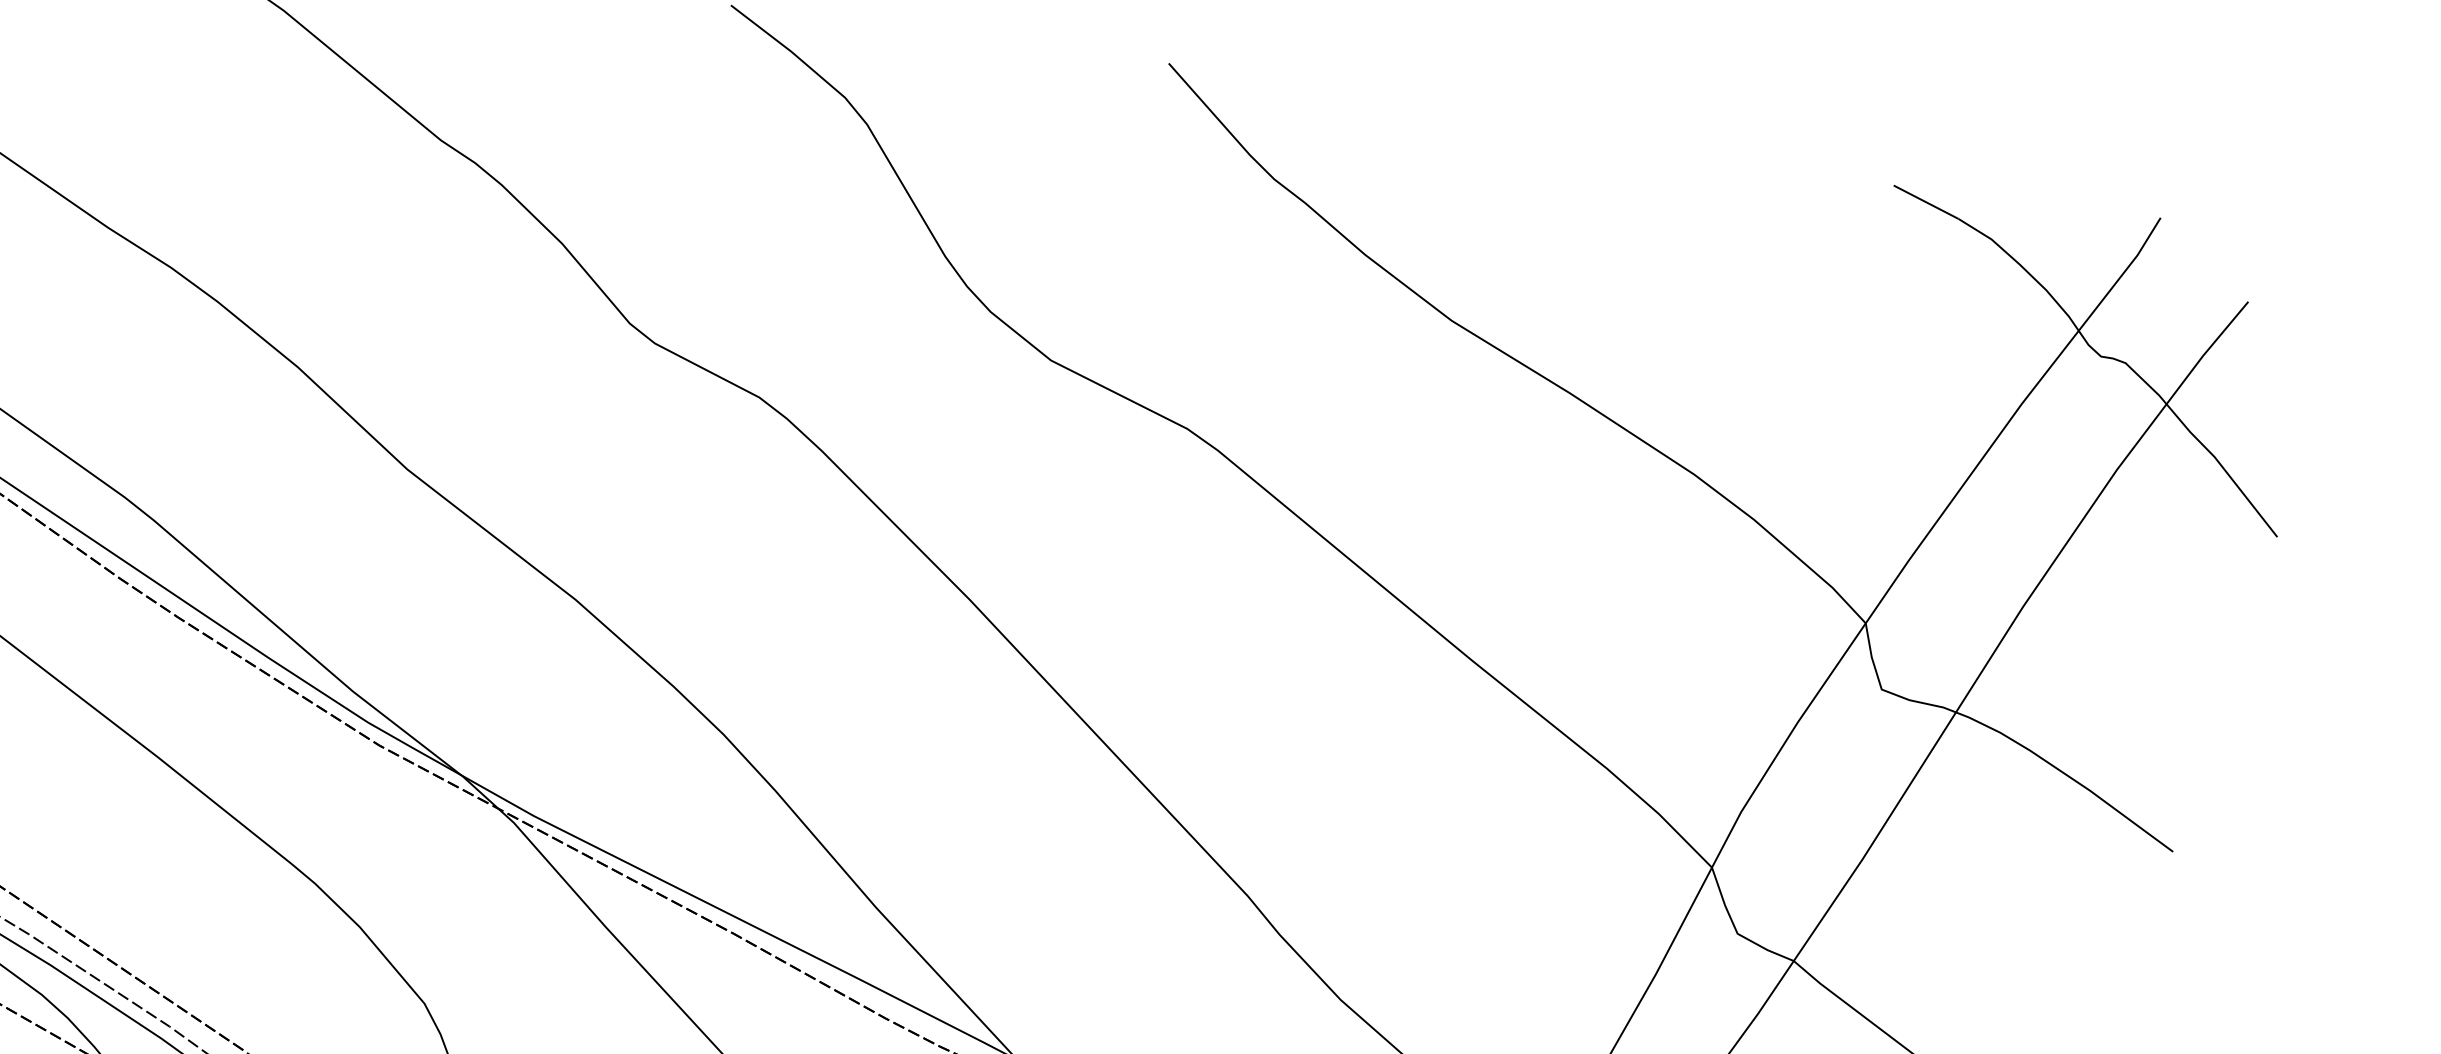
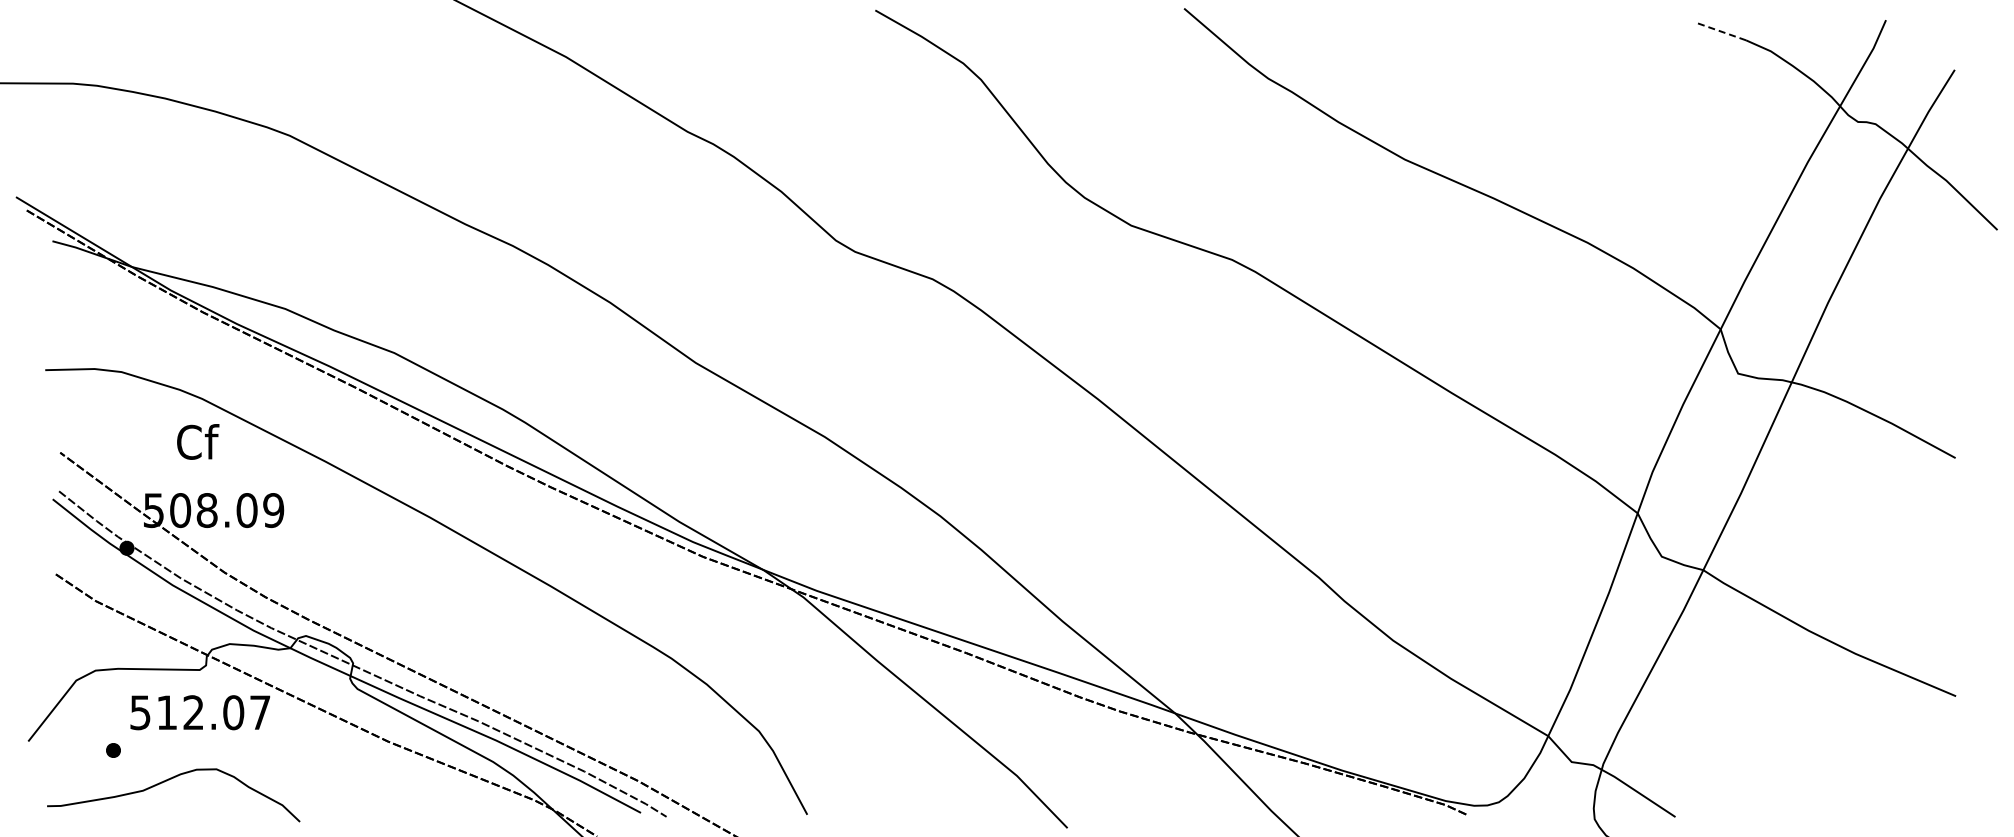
line: (1926, 201) -> (1722, 31), solid -> dashed

